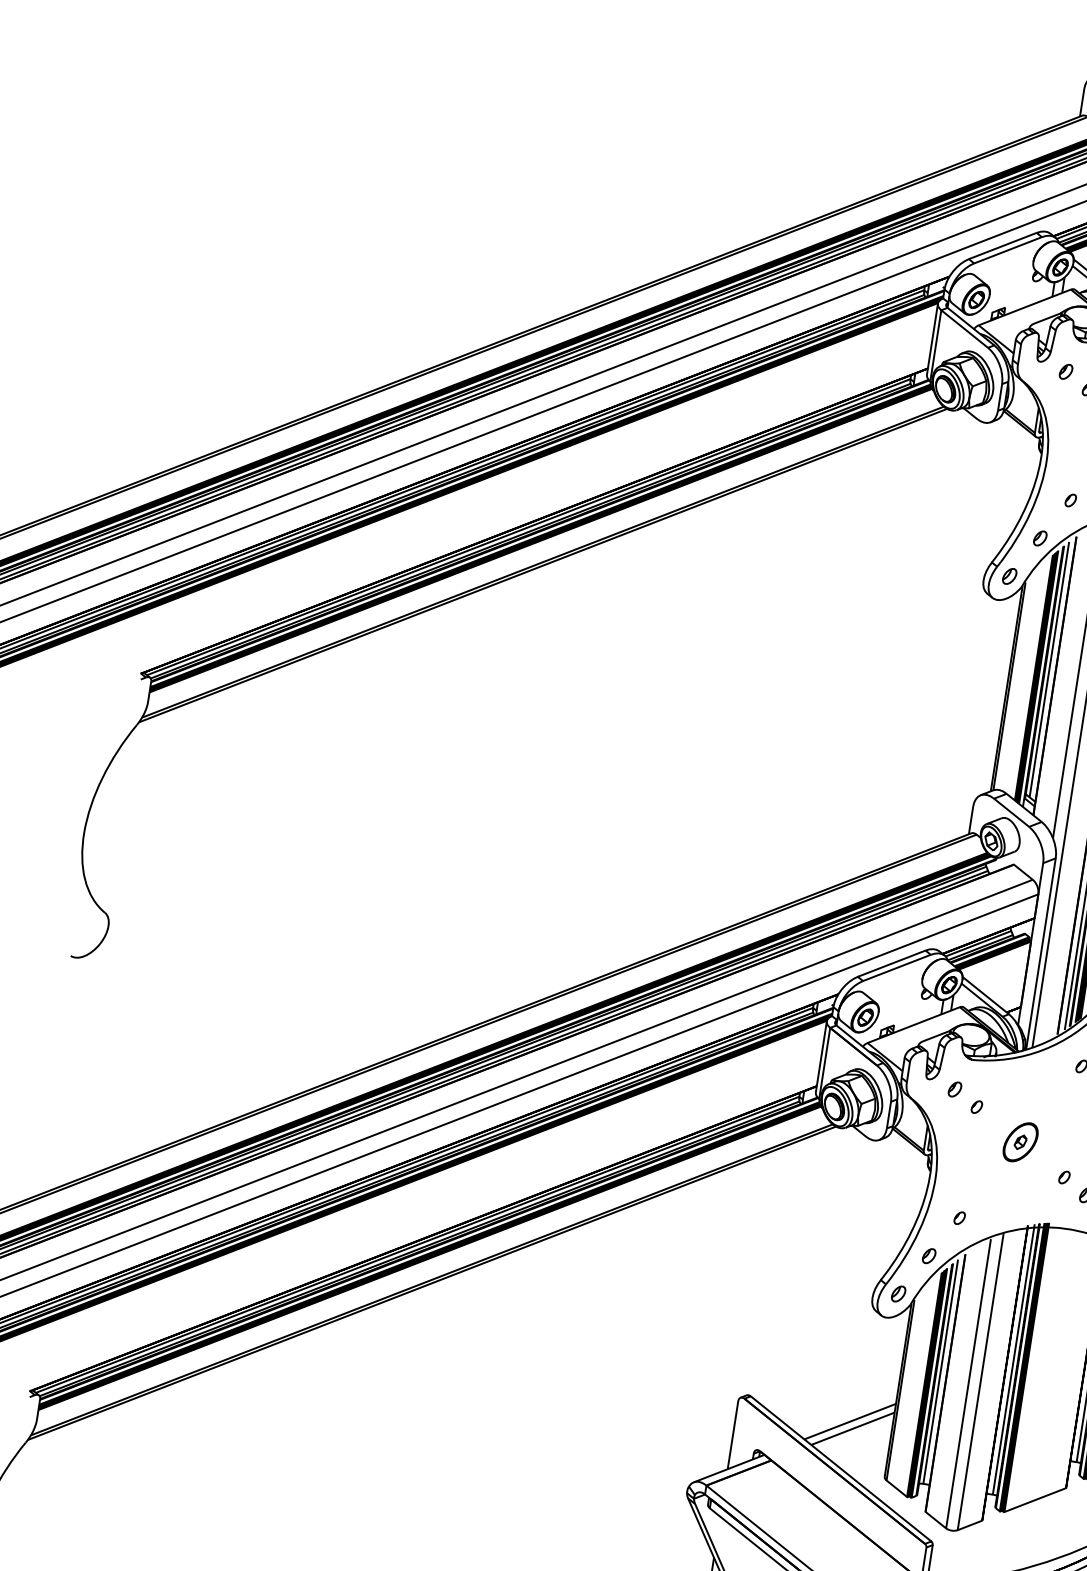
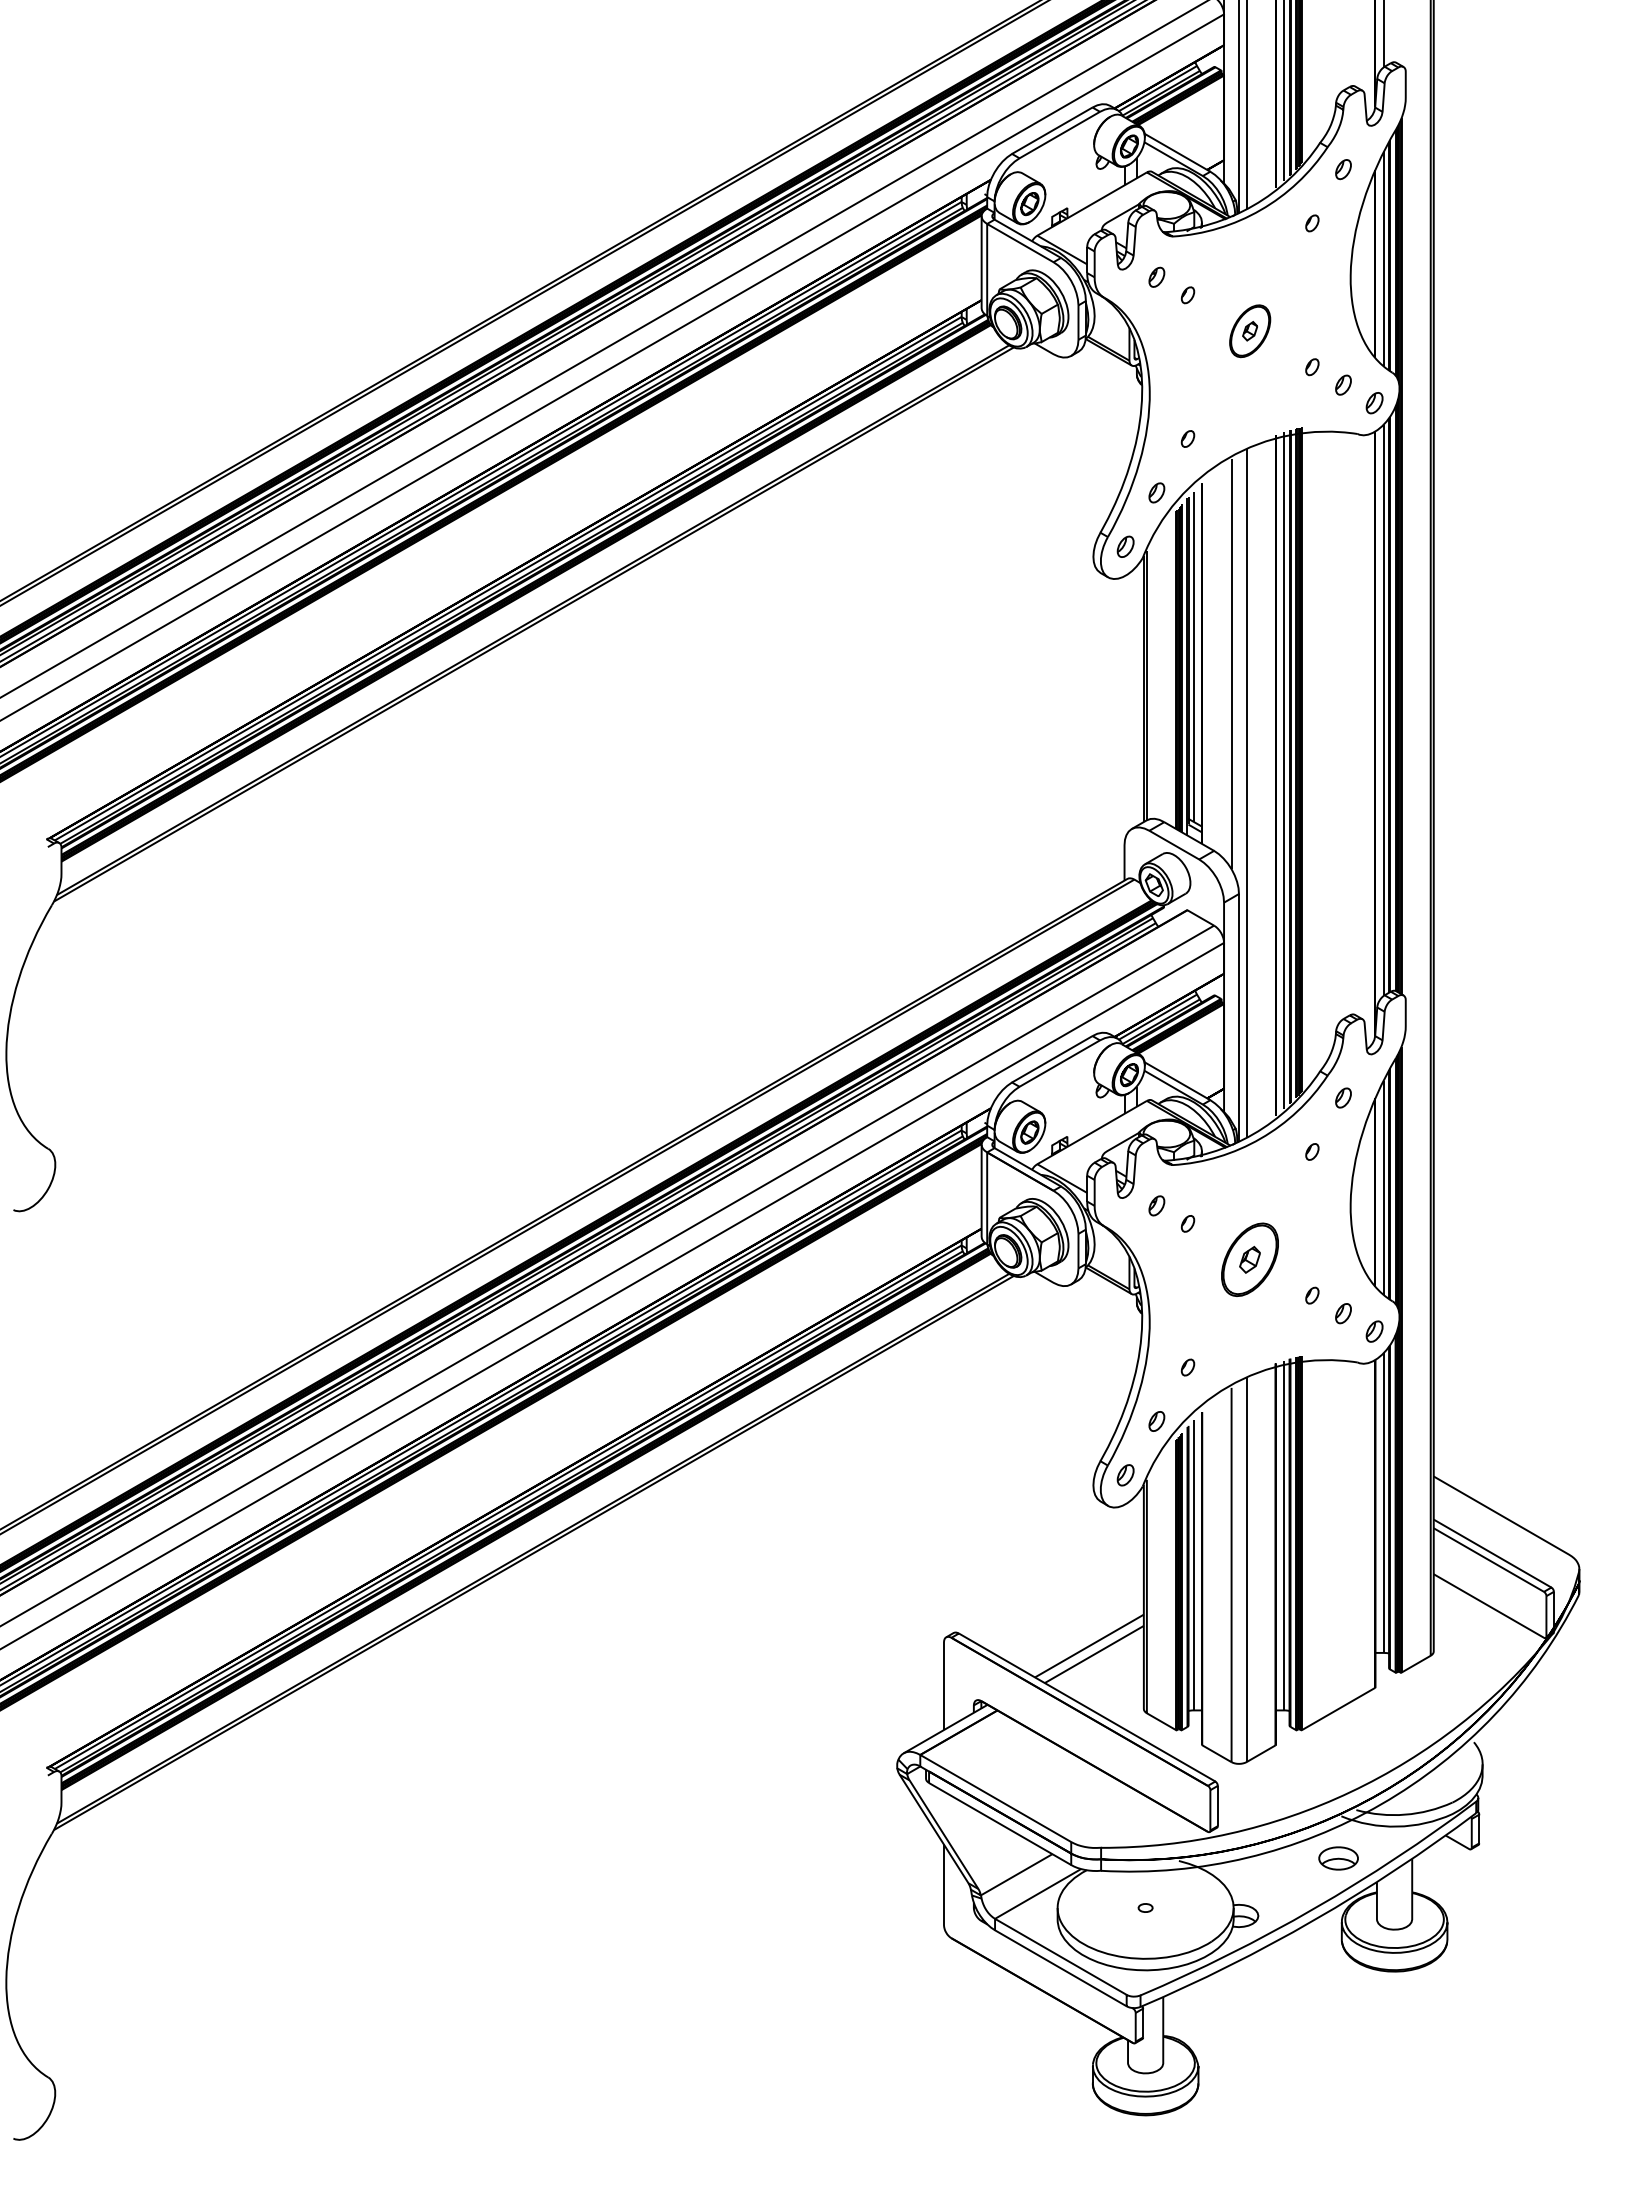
part: (1020, 1142) -> (1250, 1259), size x1.4

